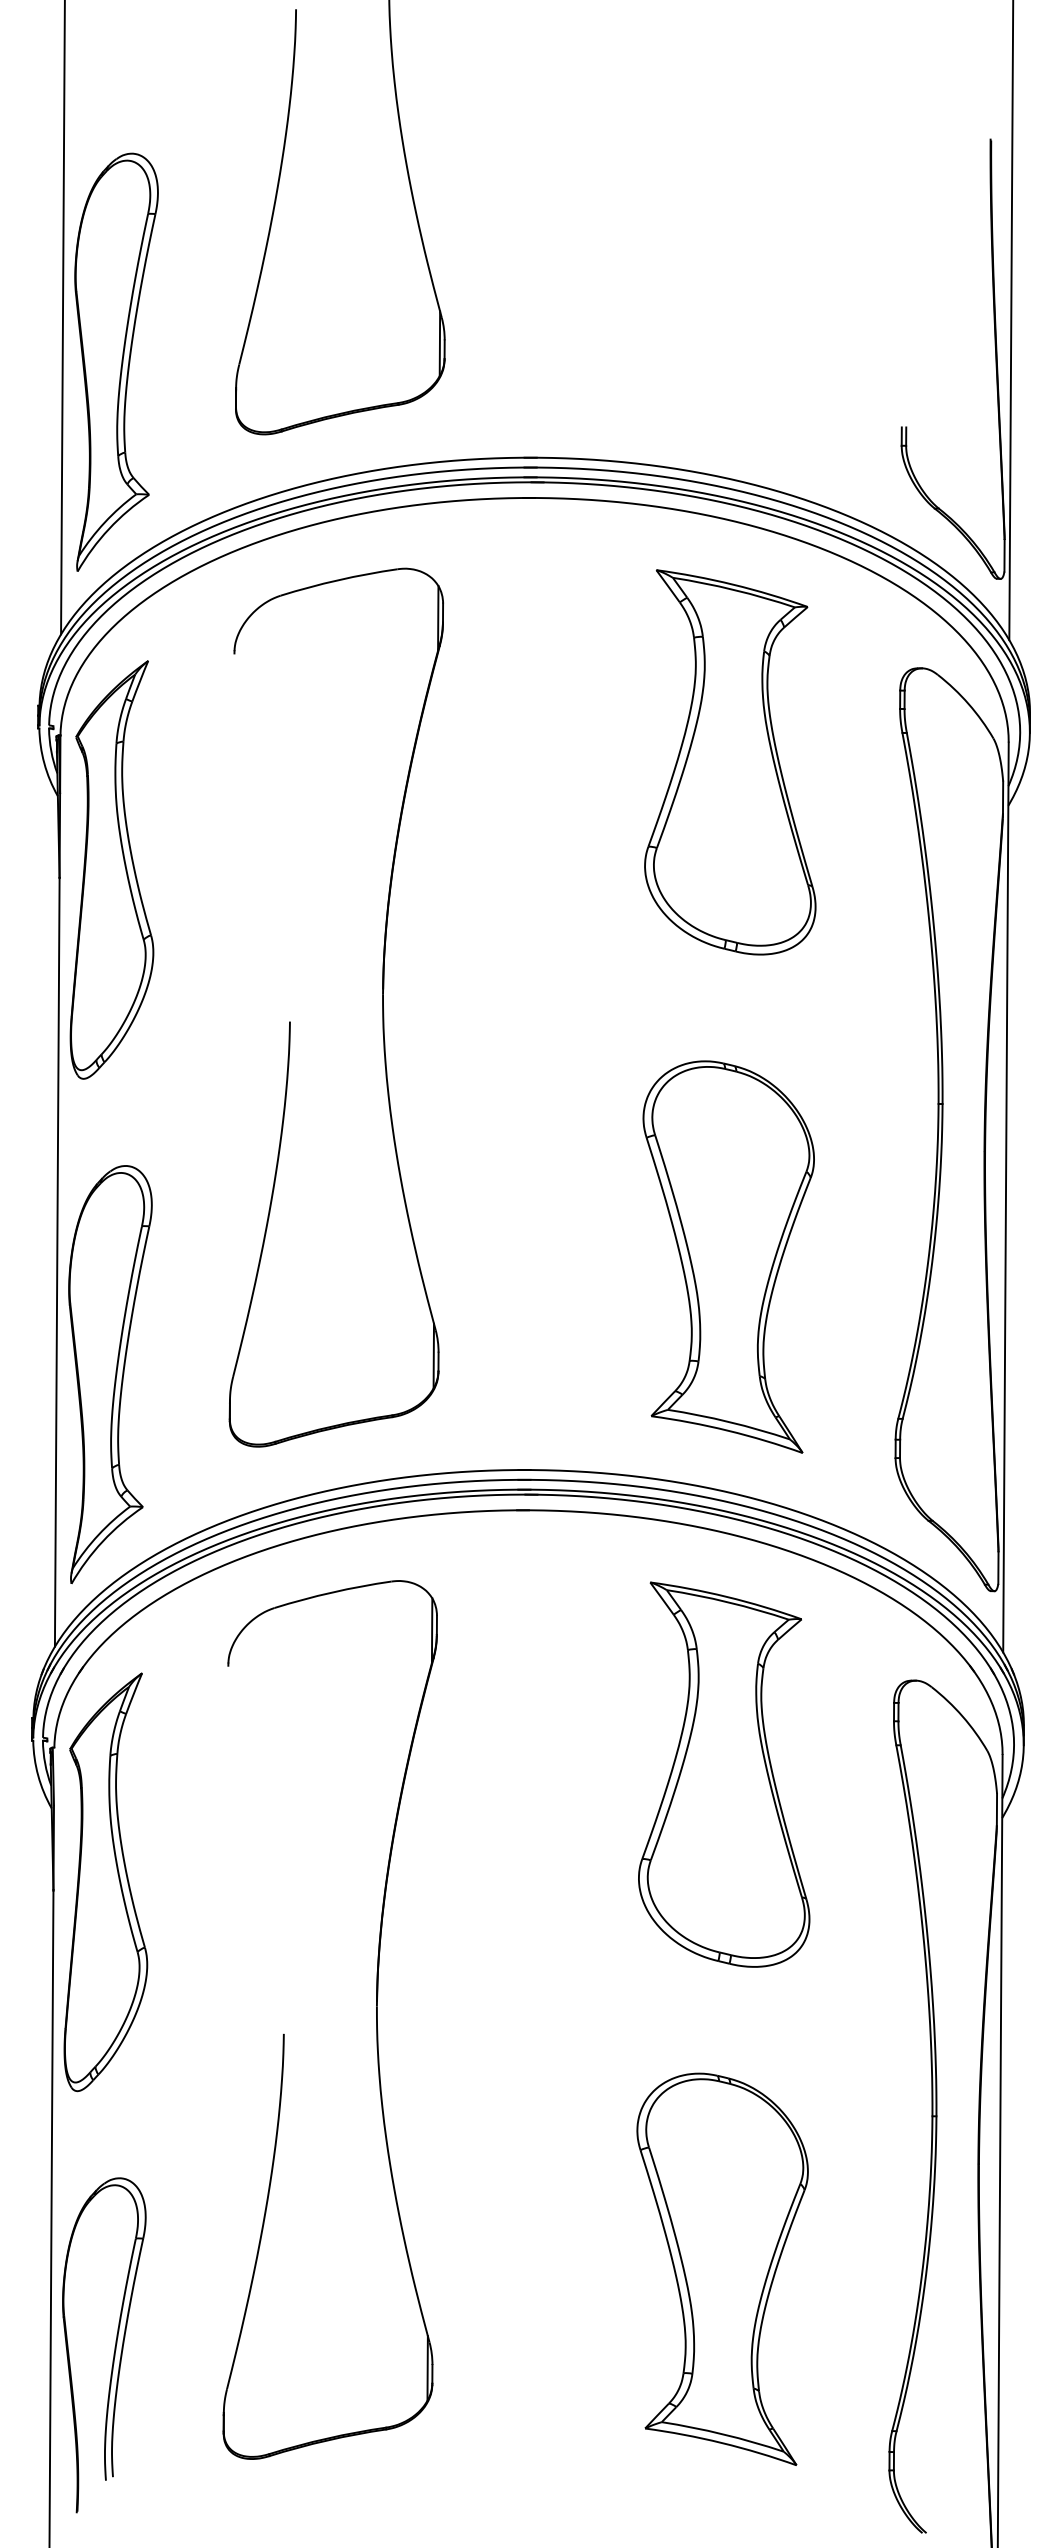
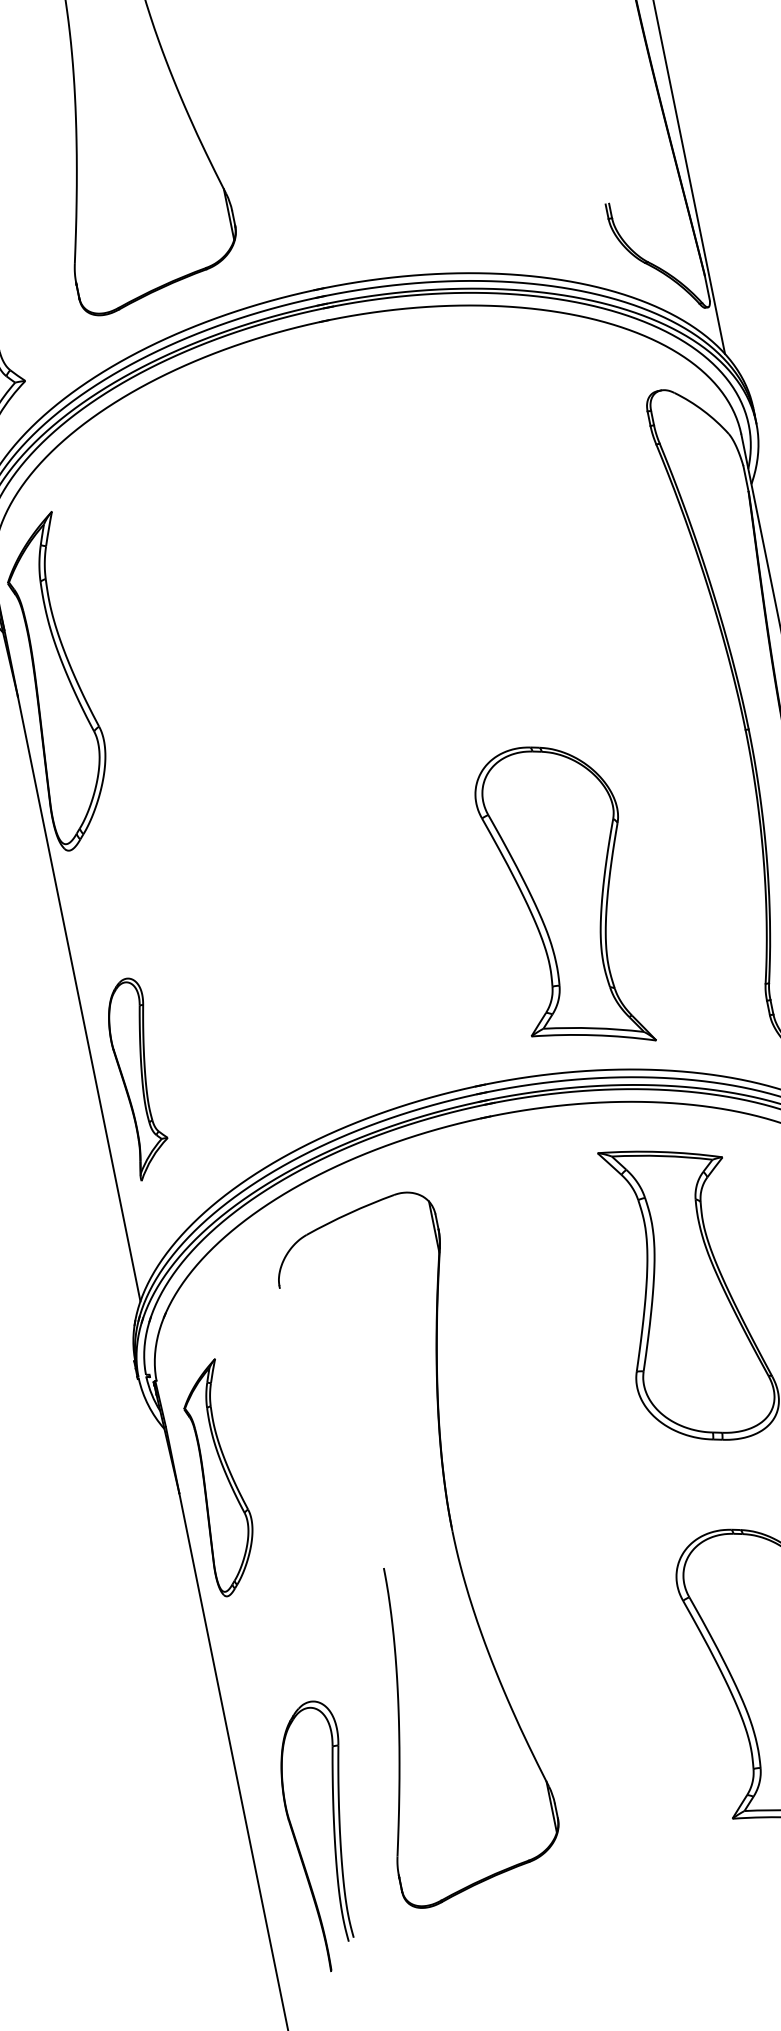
part: (730, 762) -> (526, 495), removed
part: (382, 1007) -> (292, 745), removed
part: (728, 1256) -> (565, 898), moved
part: (110, 1374) -> (139, 1078), size x0.6
part: (105, 1882) -> (218, 1478), size x0.7
part: (114, 2346) -> (333, 1834), moved

